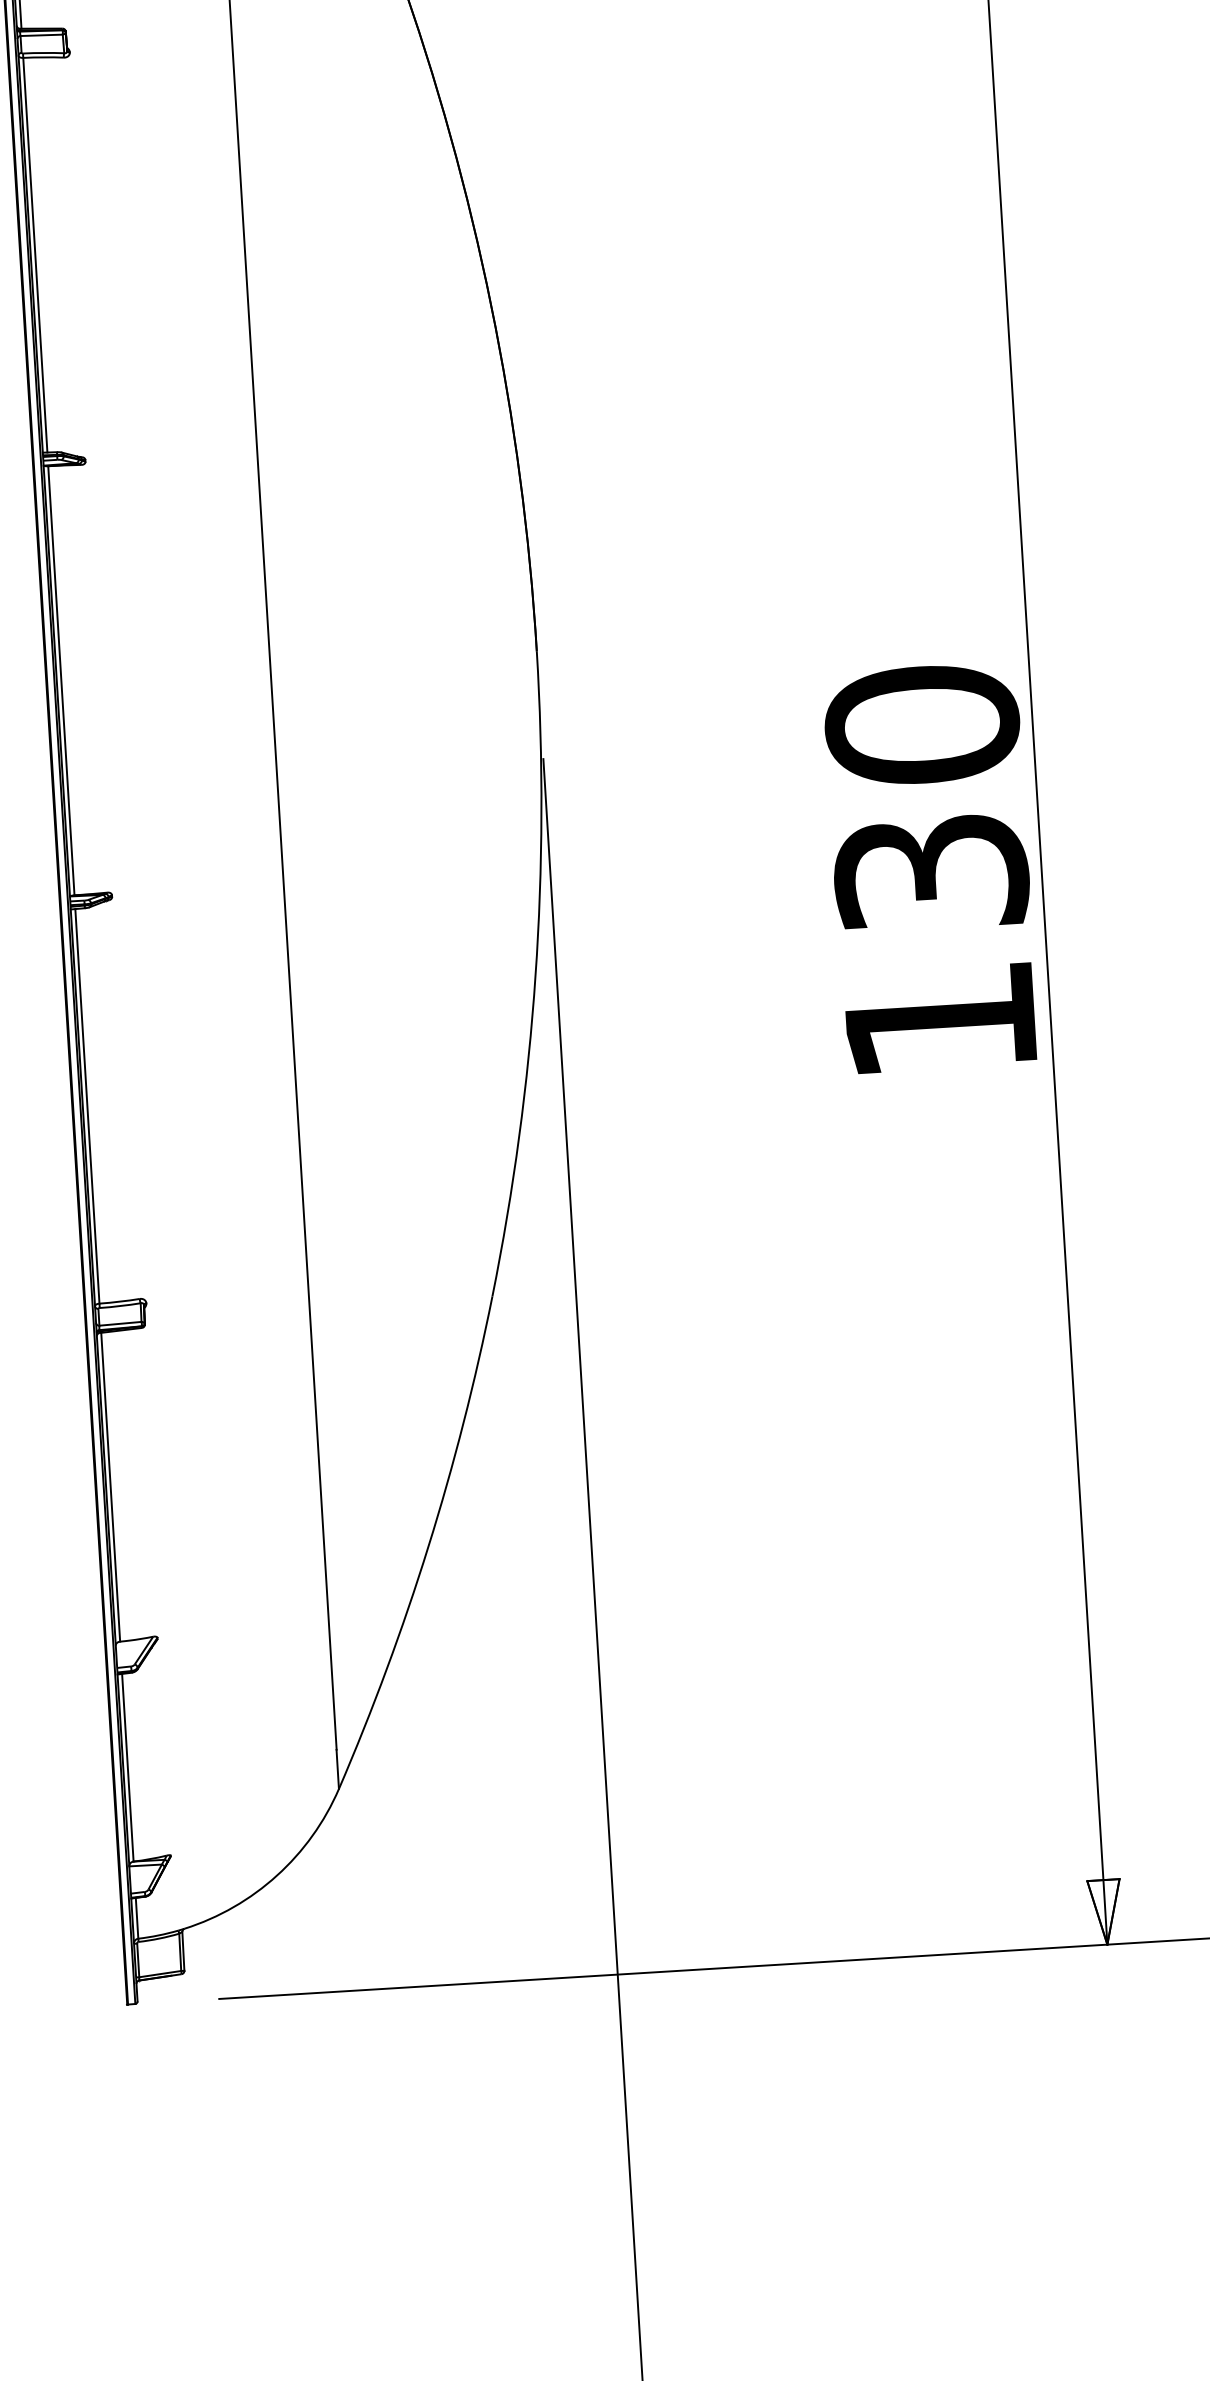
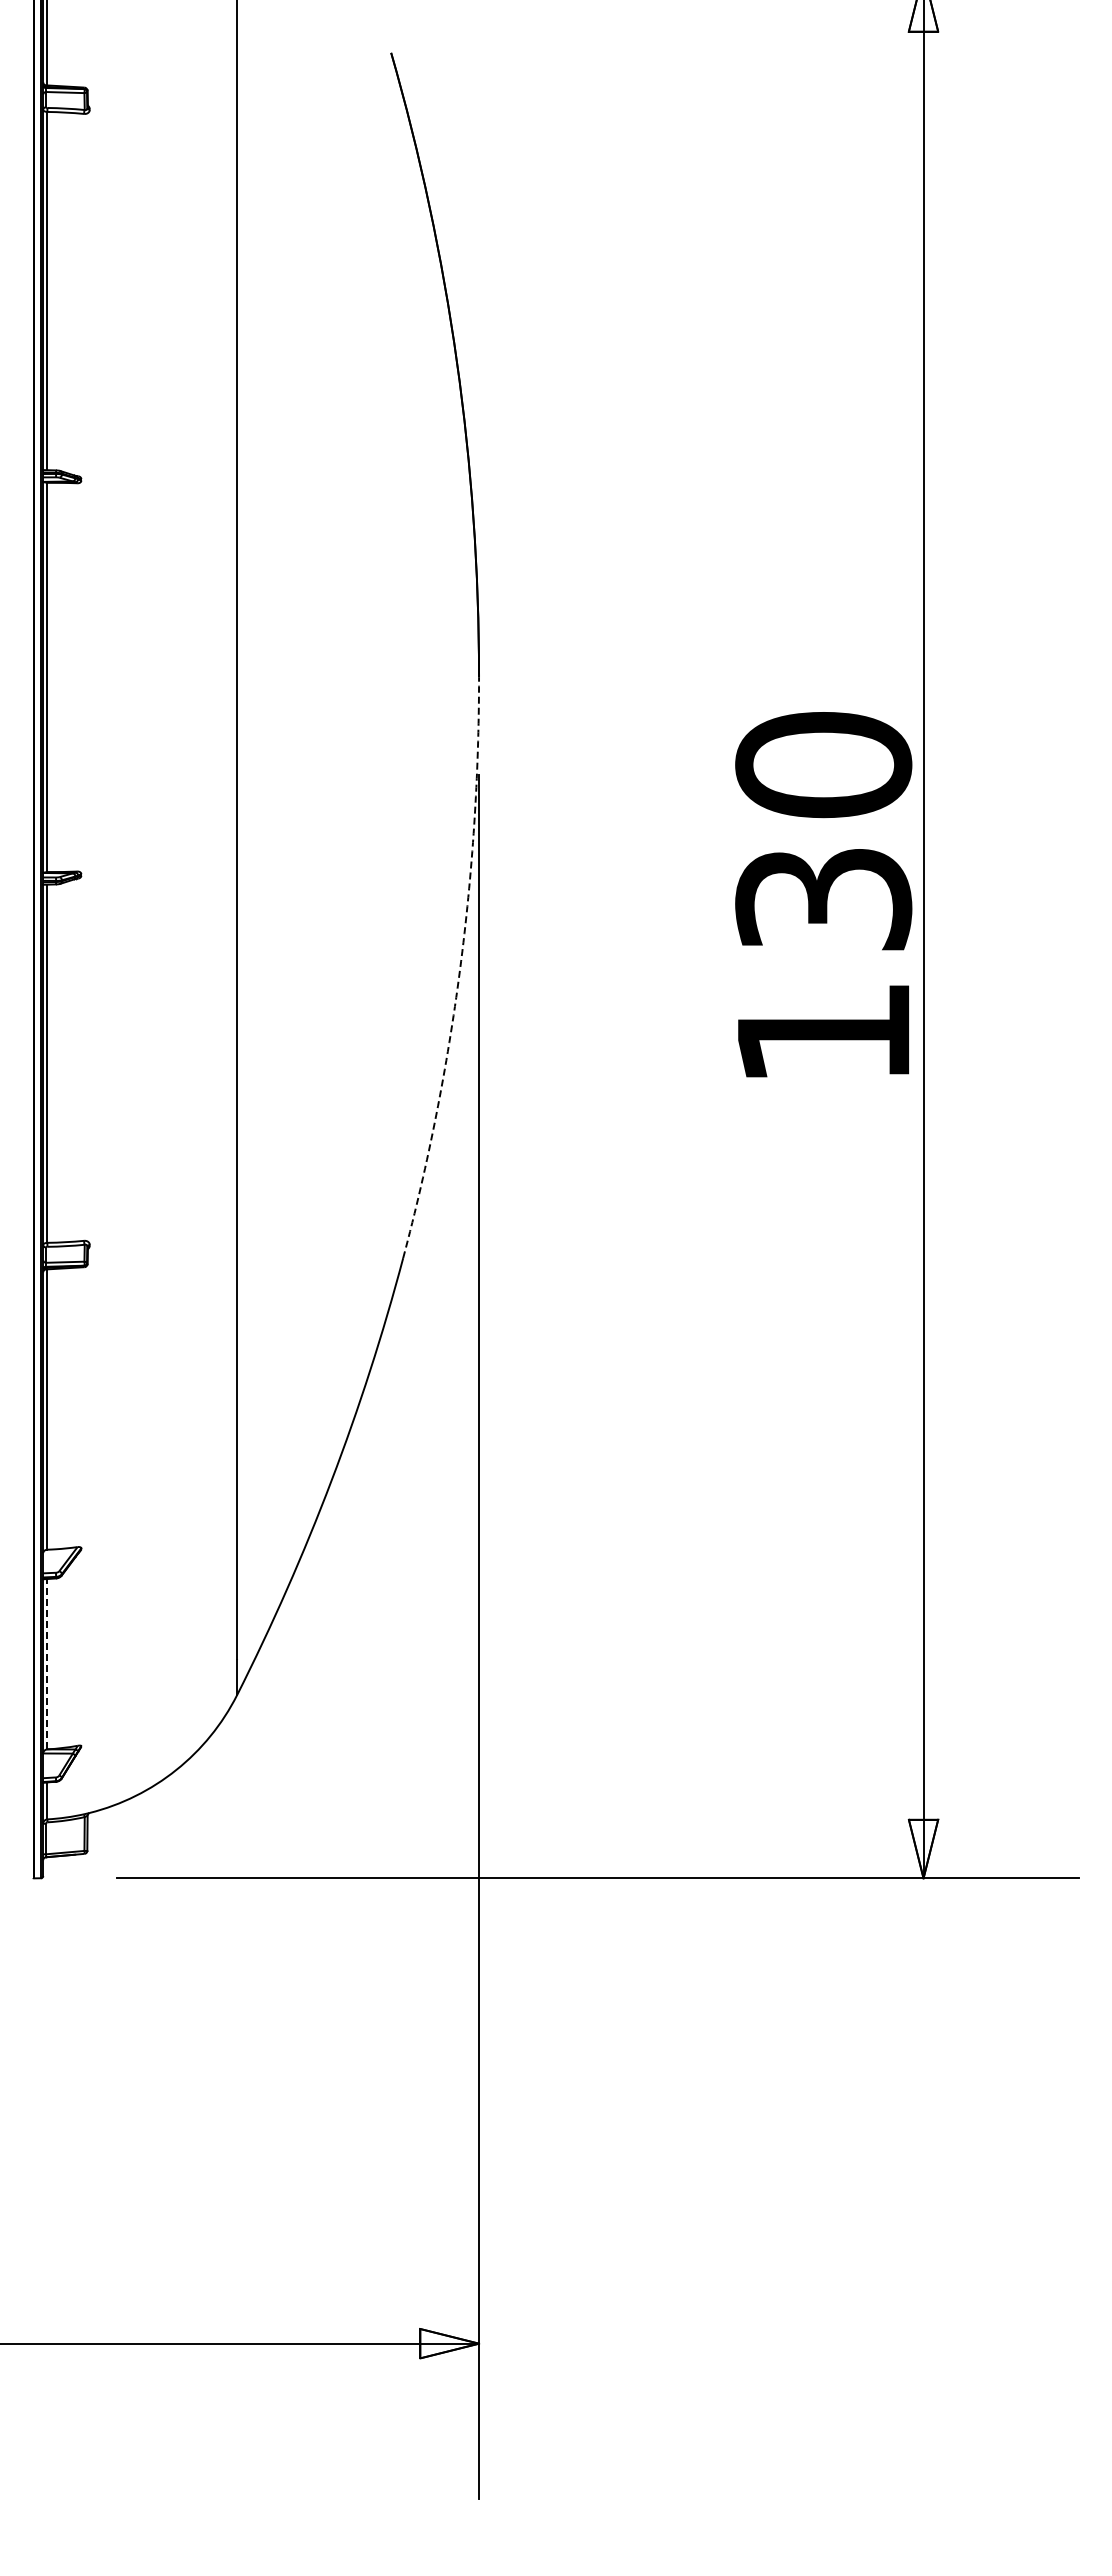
arc: (536, 975) -> (460, 970), solid -> dashed
line: (127, 1766) -> (47, 1663), solid -> dashed

